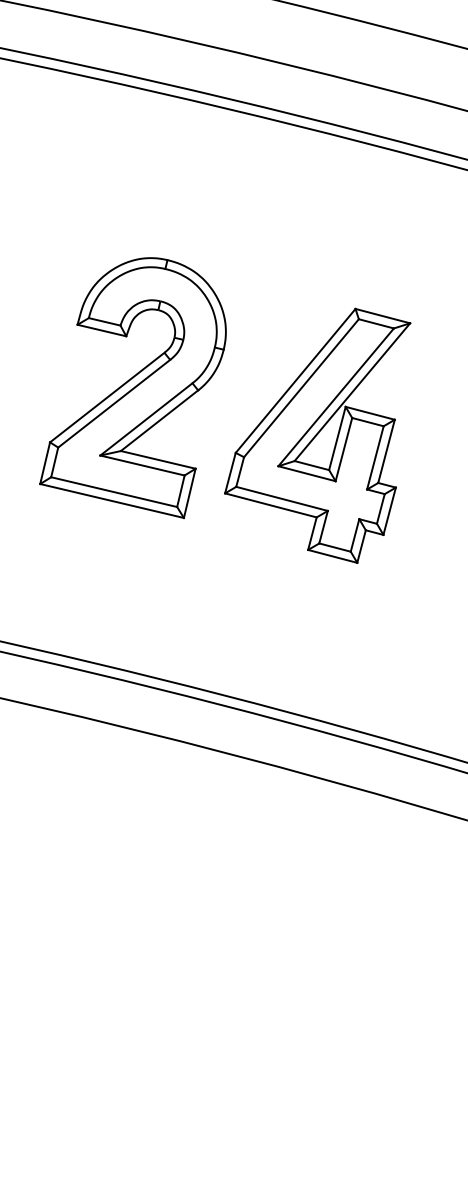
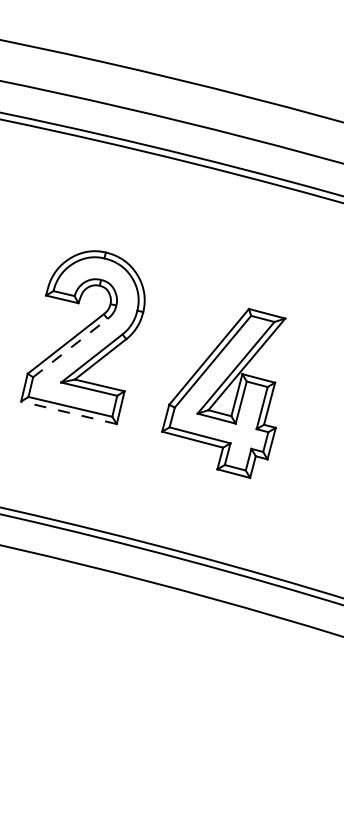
line: (114, 402) -> (70, 347), solid -> dashed
part: (317, 434) -> (223, 392), moved
line: (111, 500) -> (68, 412), solid -> dashed

